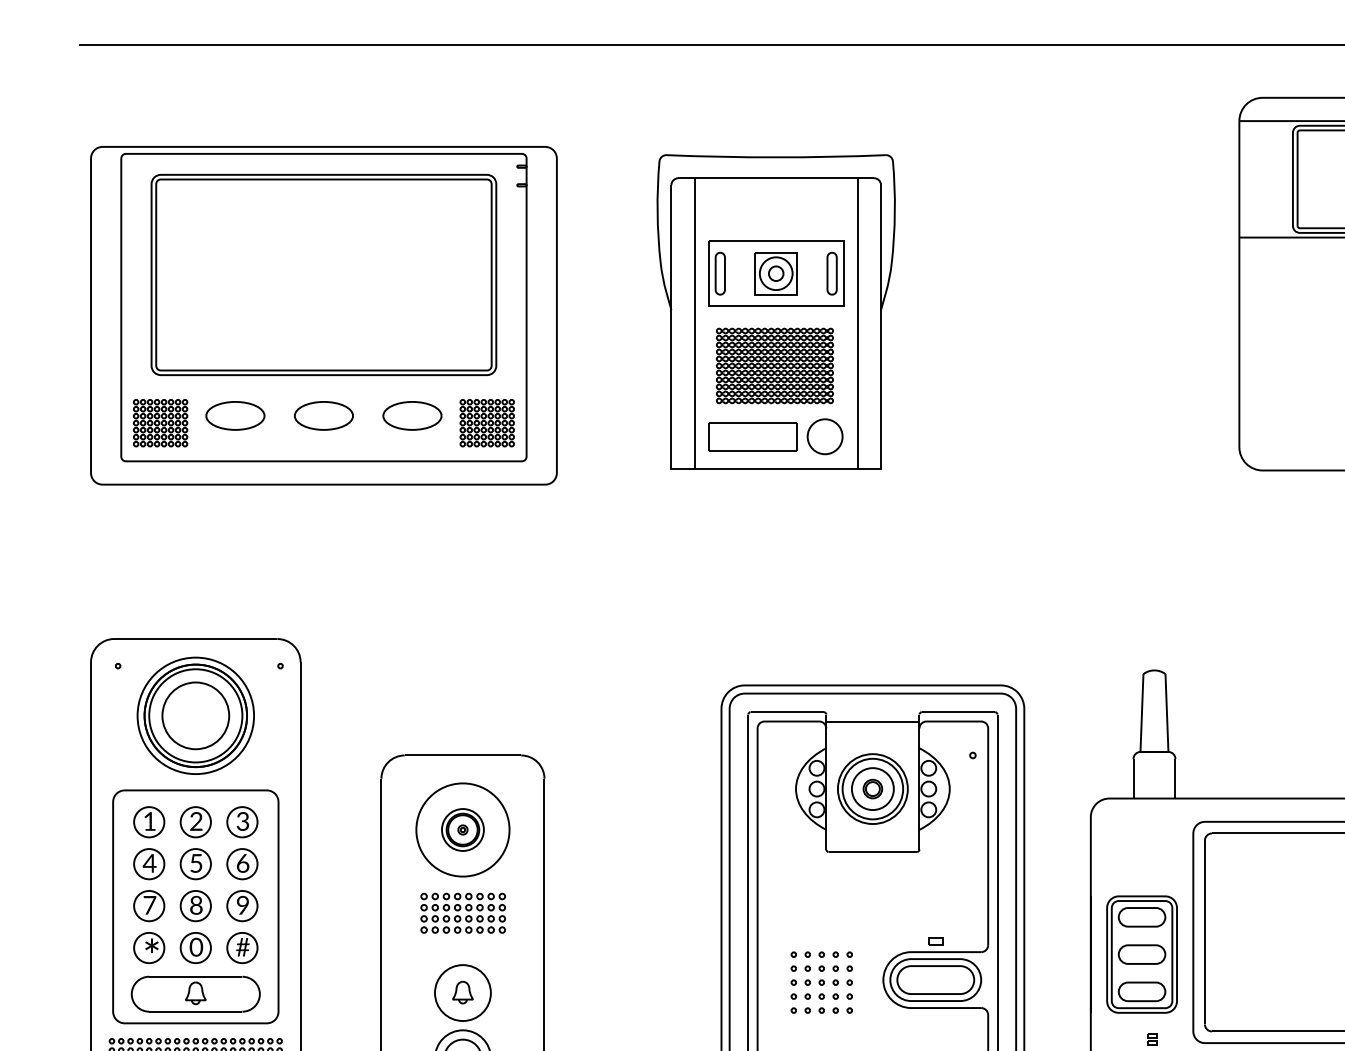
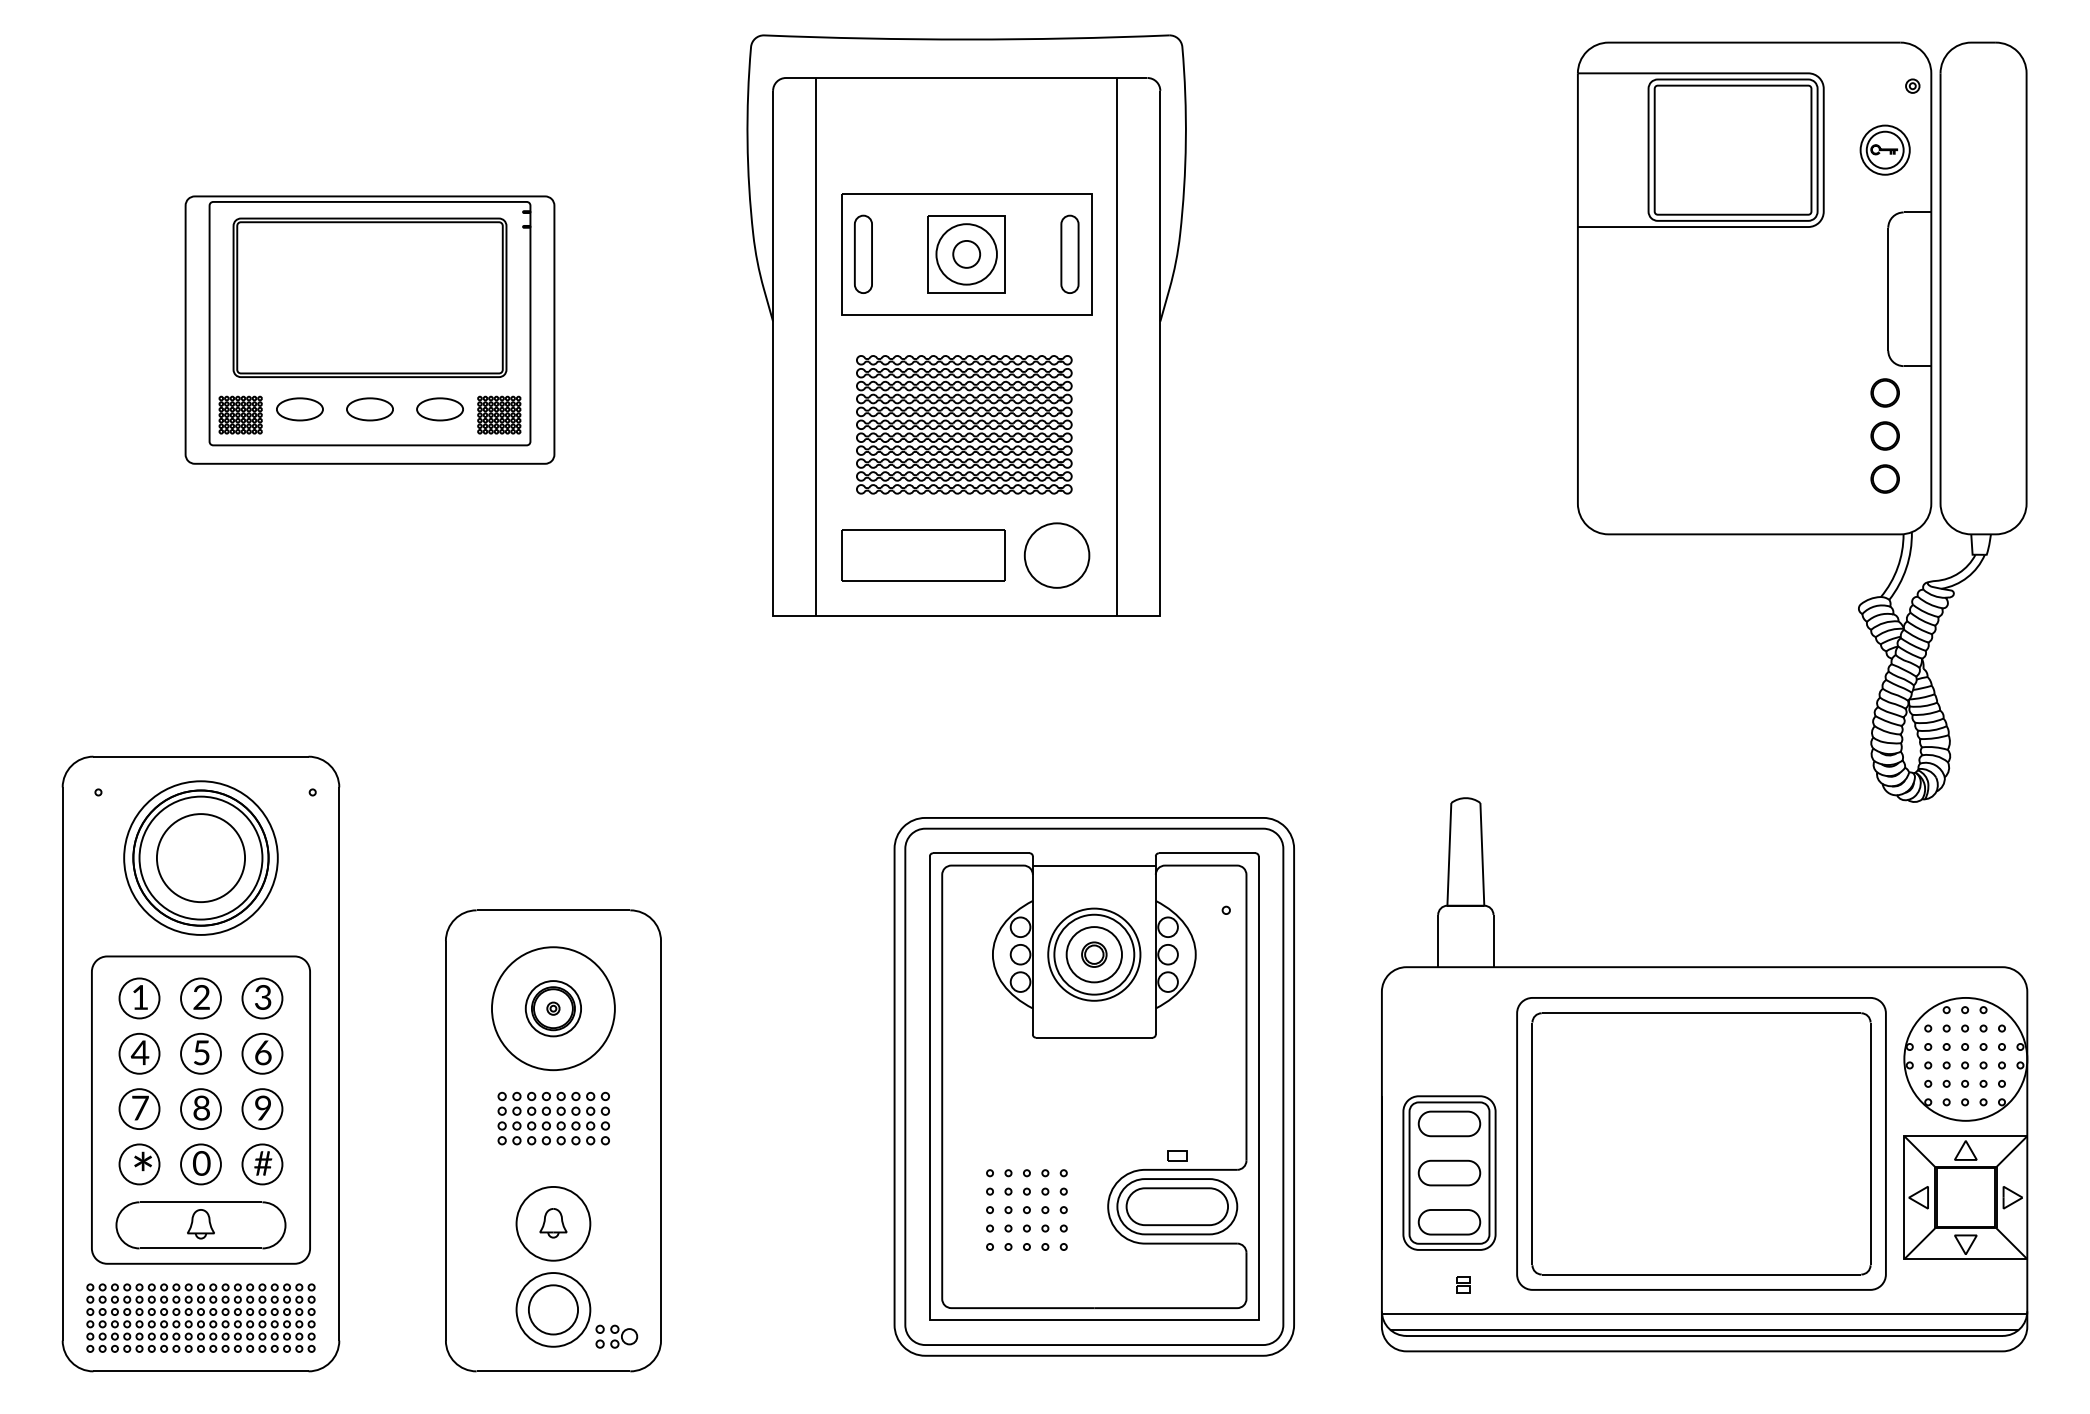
part: (776, 312) -> (966, 325), size x1.4
part: (323, 315) -> (369, 329), size x0.6

